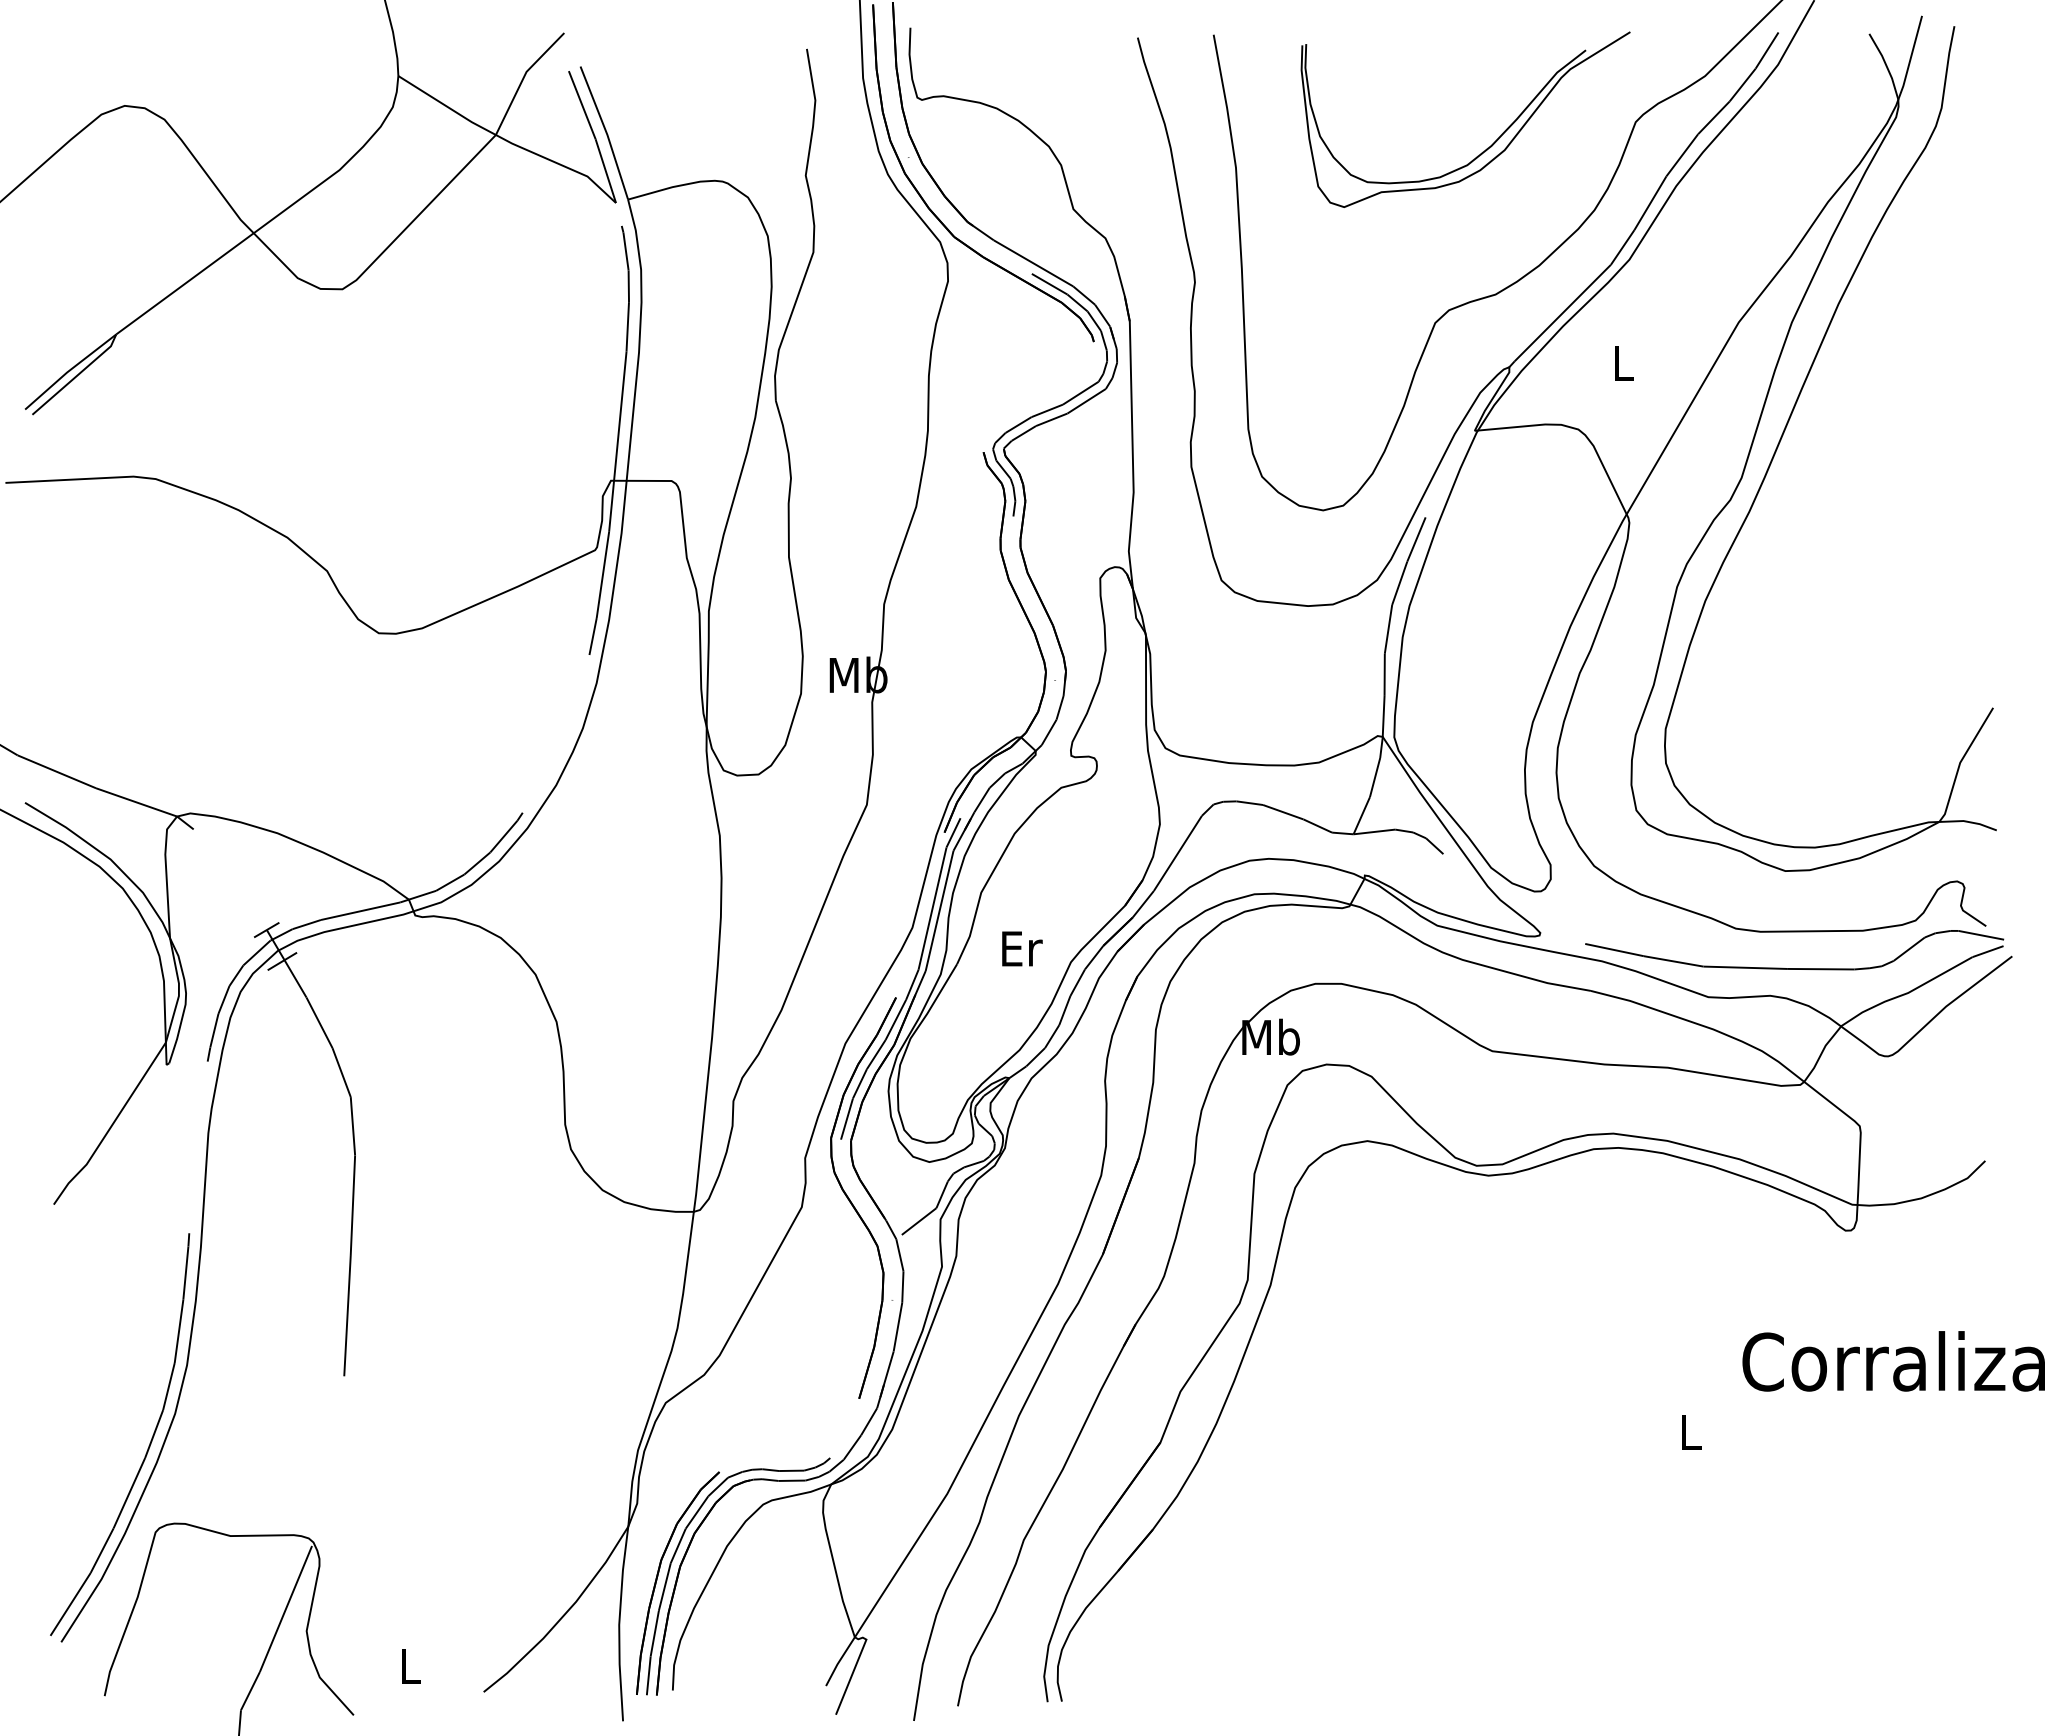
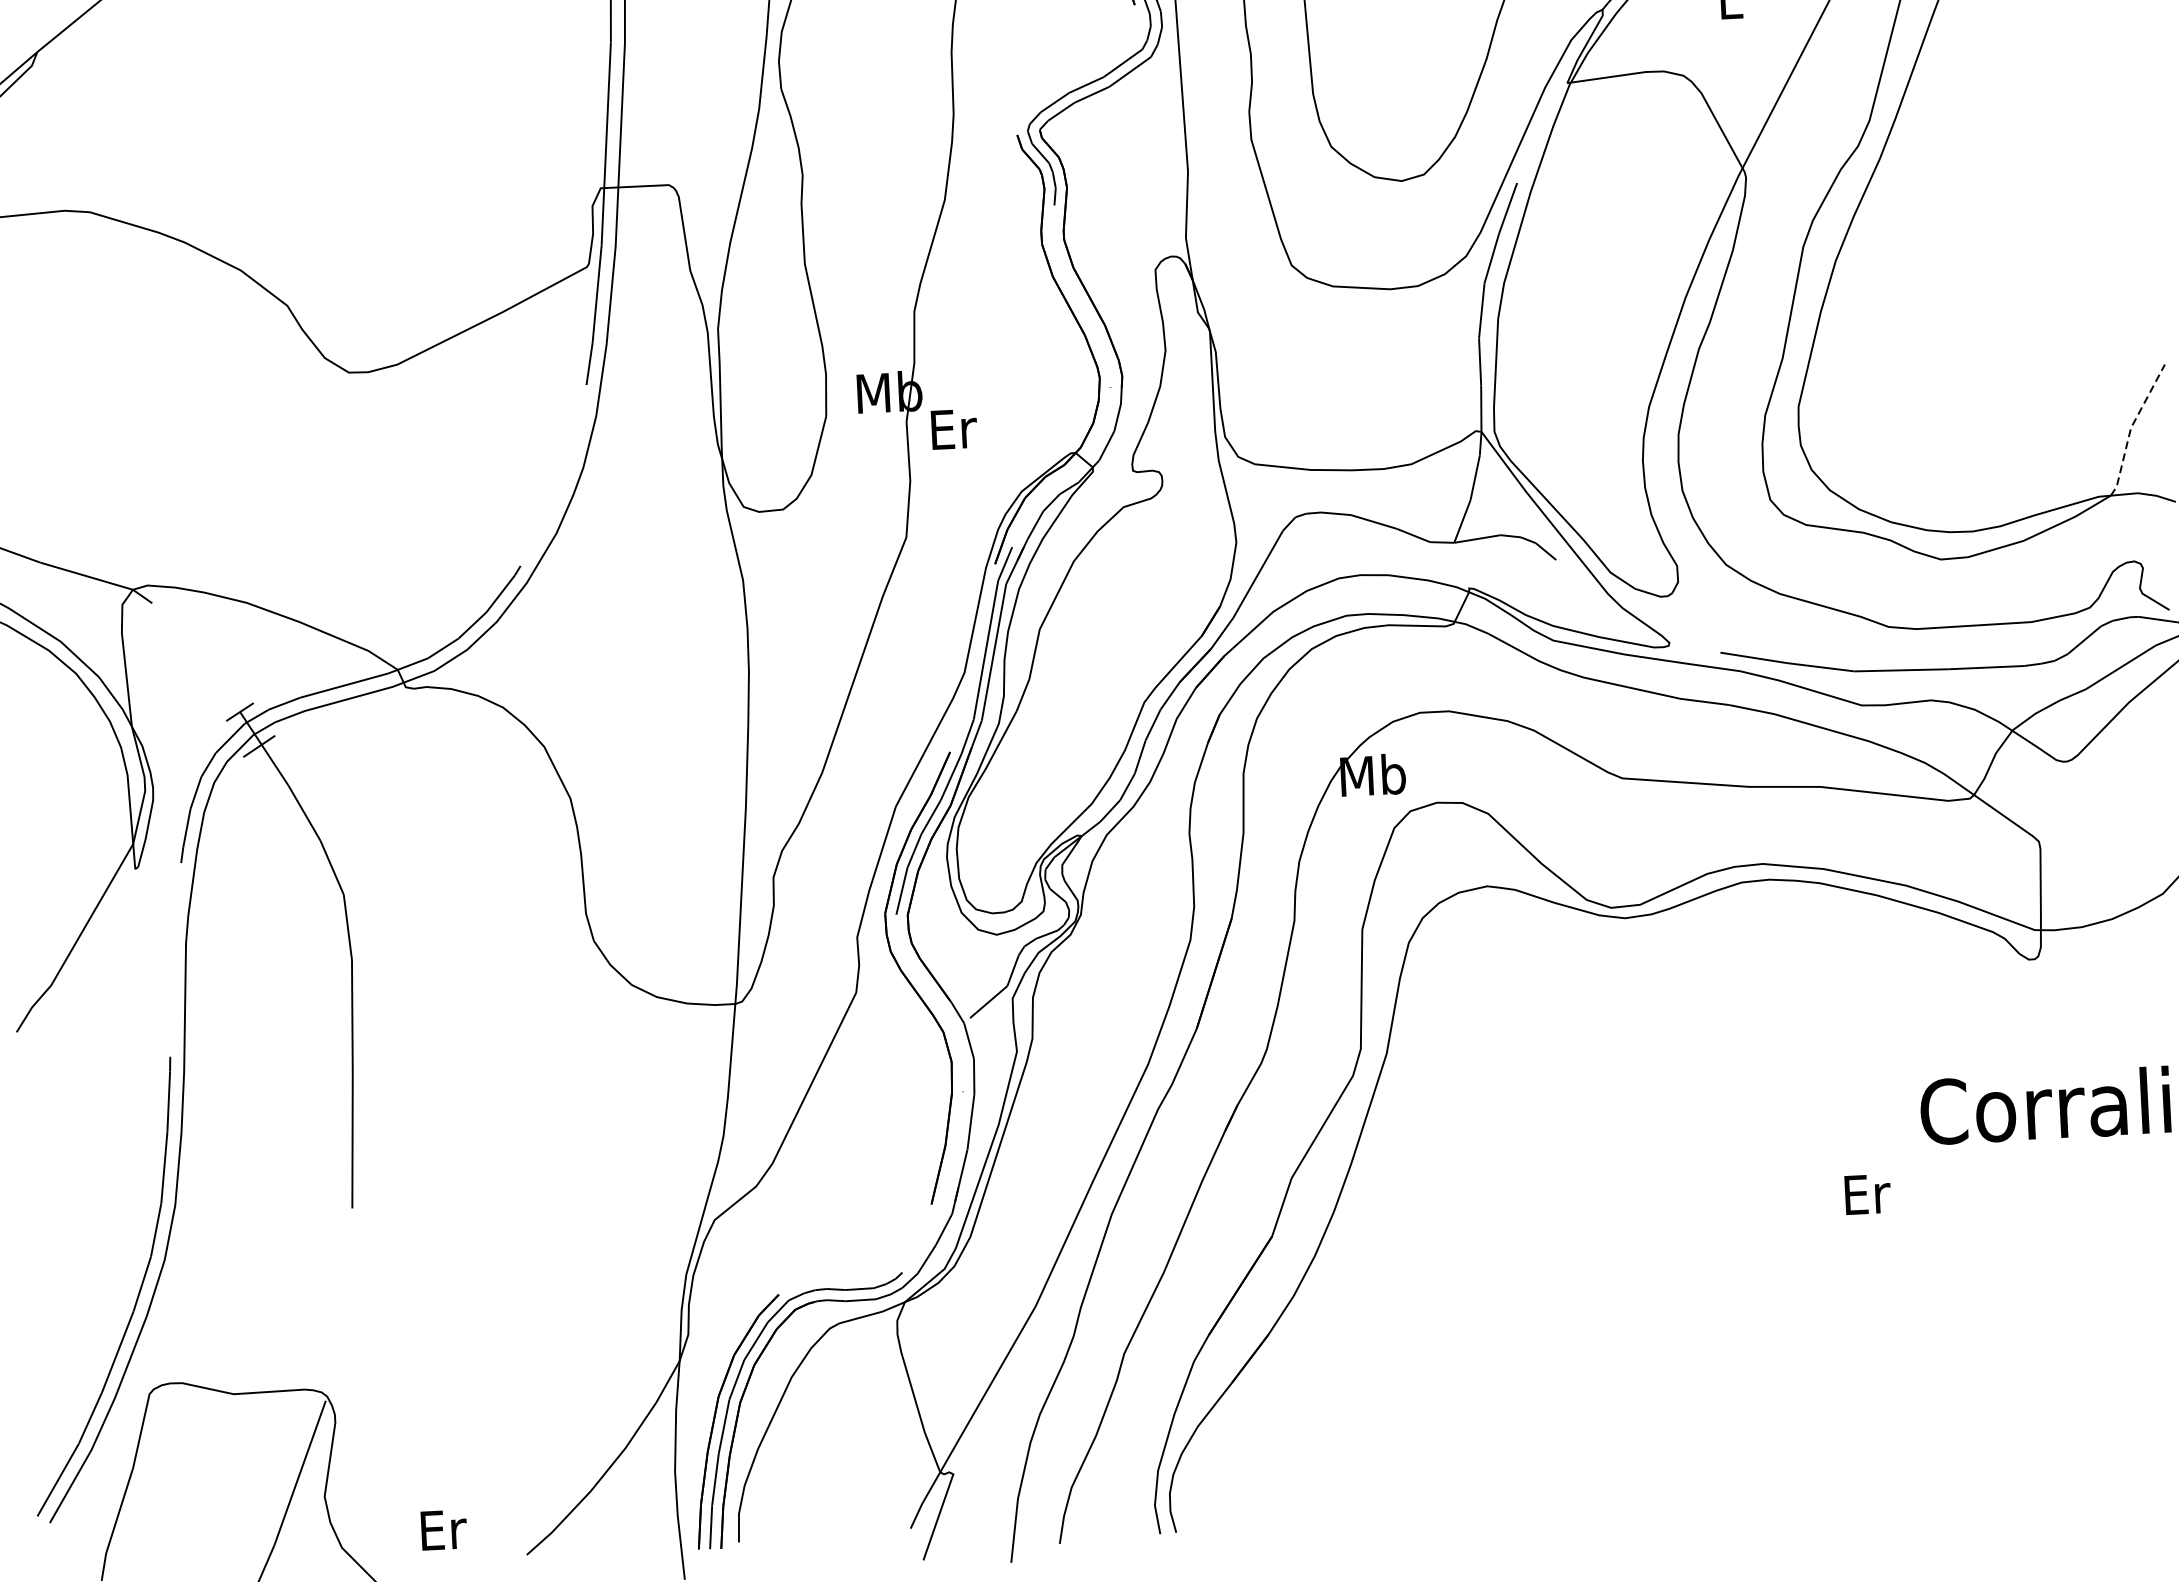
line: (1960, 762) -> (2131, 427), solid -> dashed
text: (1022, 948) -> (954, 428), moved
text: (1691, 1431) -> (1867, 1193), L -> Er
text: (411, 1665) -> (444, 1529), L -> Er

